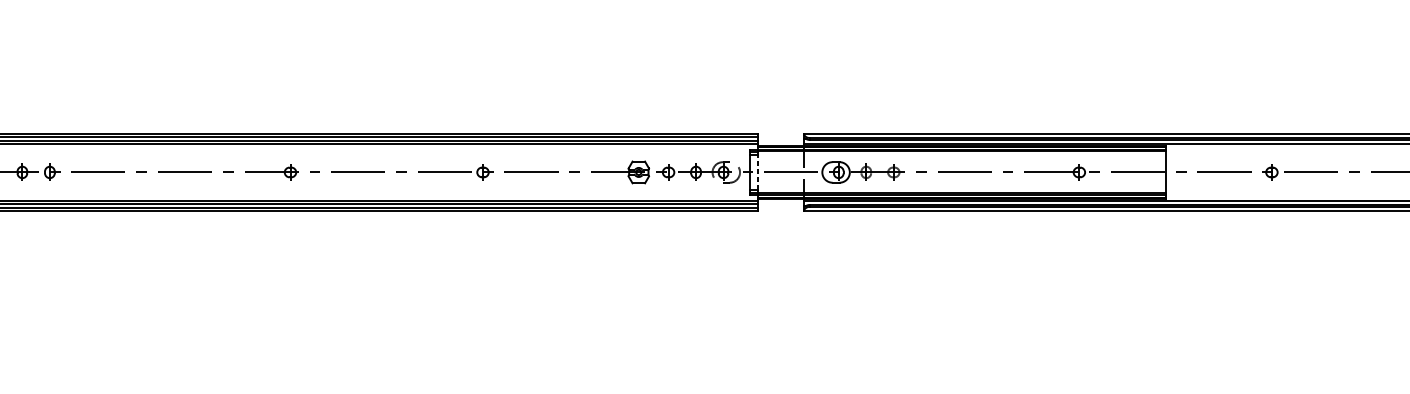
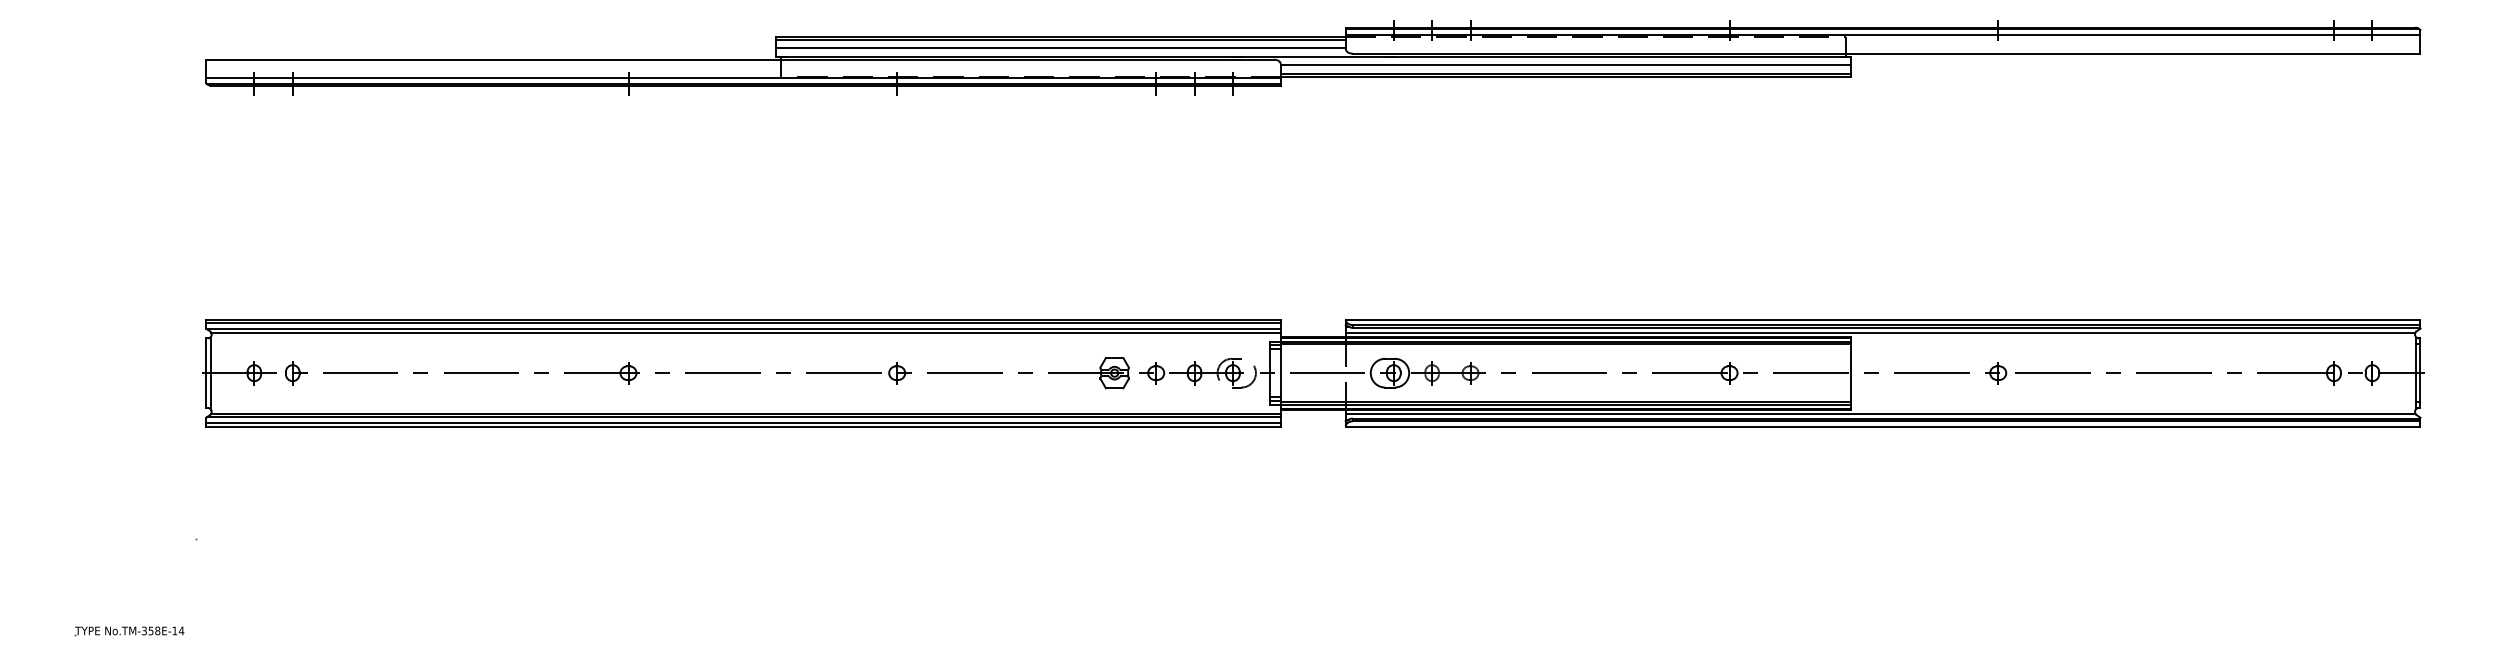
line: (758, 172) -> (1281, 373), dashed -> solid

